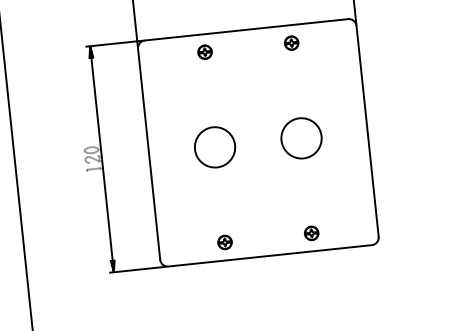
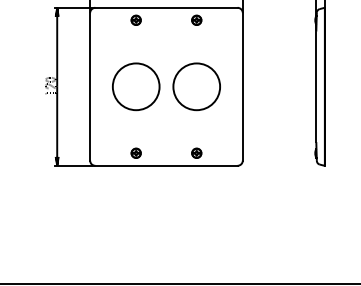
circle: (301, 137) -> (196, 86), size x1.67
circle: (213, 147) -> (135, 86), size x1.67

